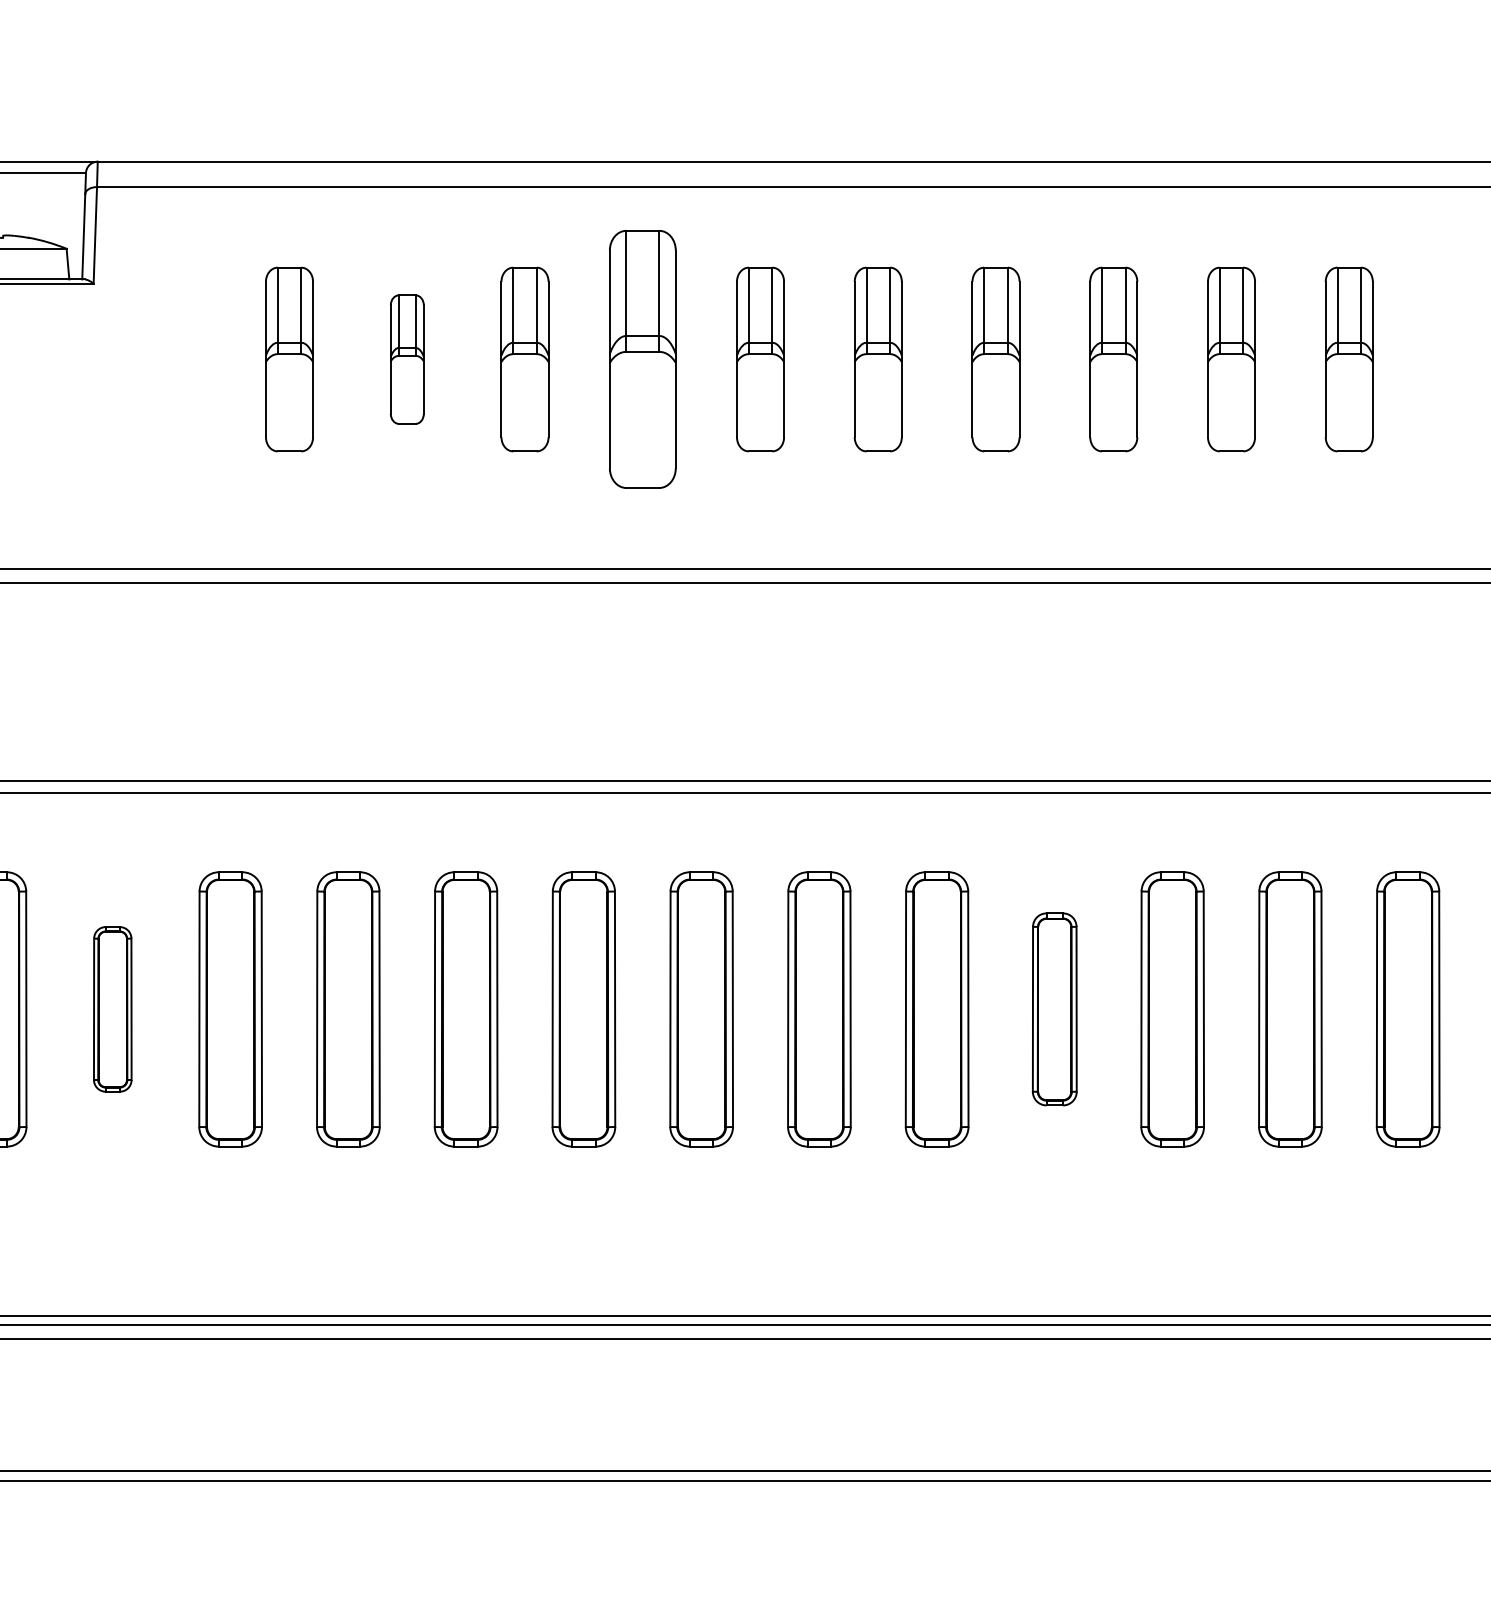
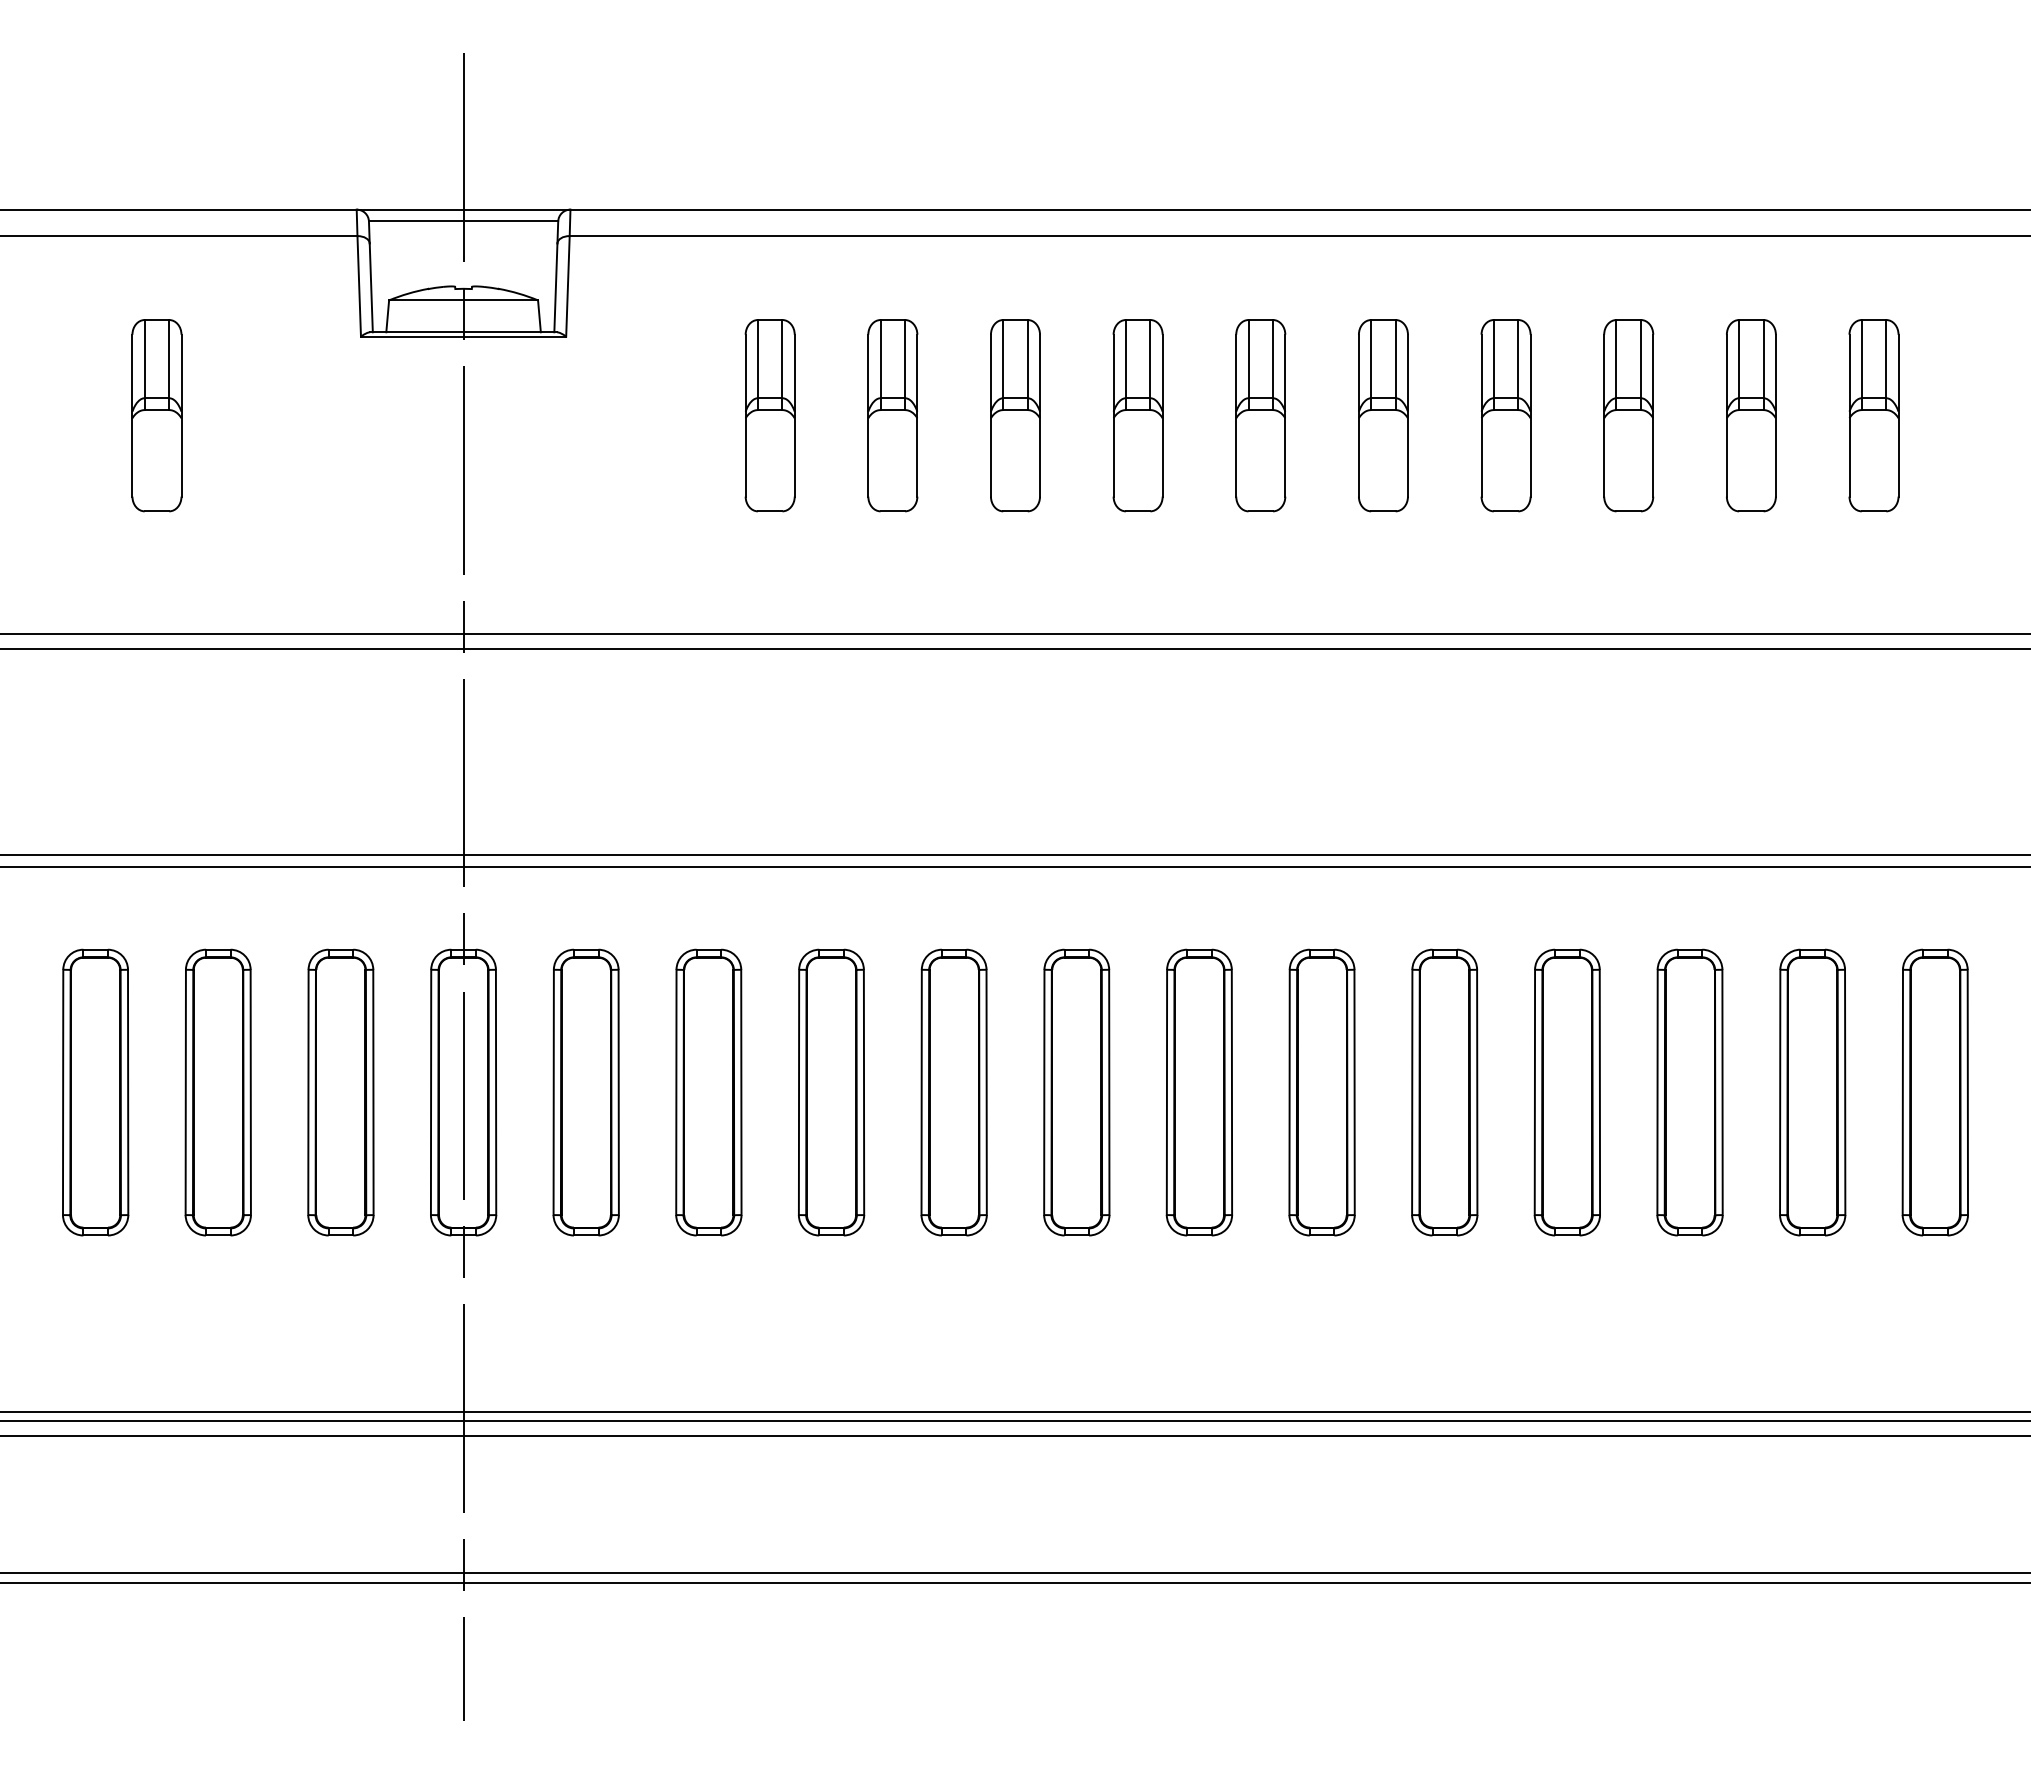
part: (406, 359) -> (892, 415), size x1.43
part: (642, 359) -> (1137, 415), size x0.71
part: (112, 1009) -> (585, 1092), size x1.67
part: (1054, 1009) -> (1566, 1092), size x1.43

